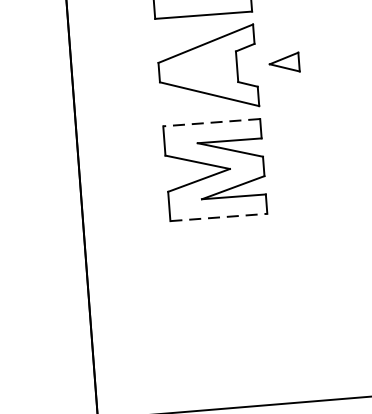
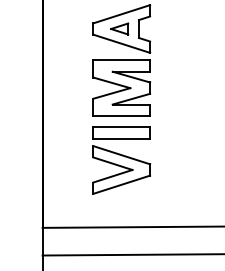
part: (284, 62) -> (119, 28), moved
line: (211, 122) -> (121, 60), dashed -> solid
line: (220, 216) -> (122, 115), dashed -> solid
part: (224, 293) -> (121, 160), added

